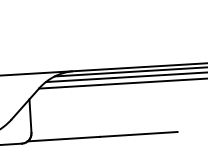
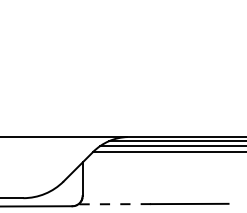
line: (63, 139) -> (114, 204), solid -> dashed

